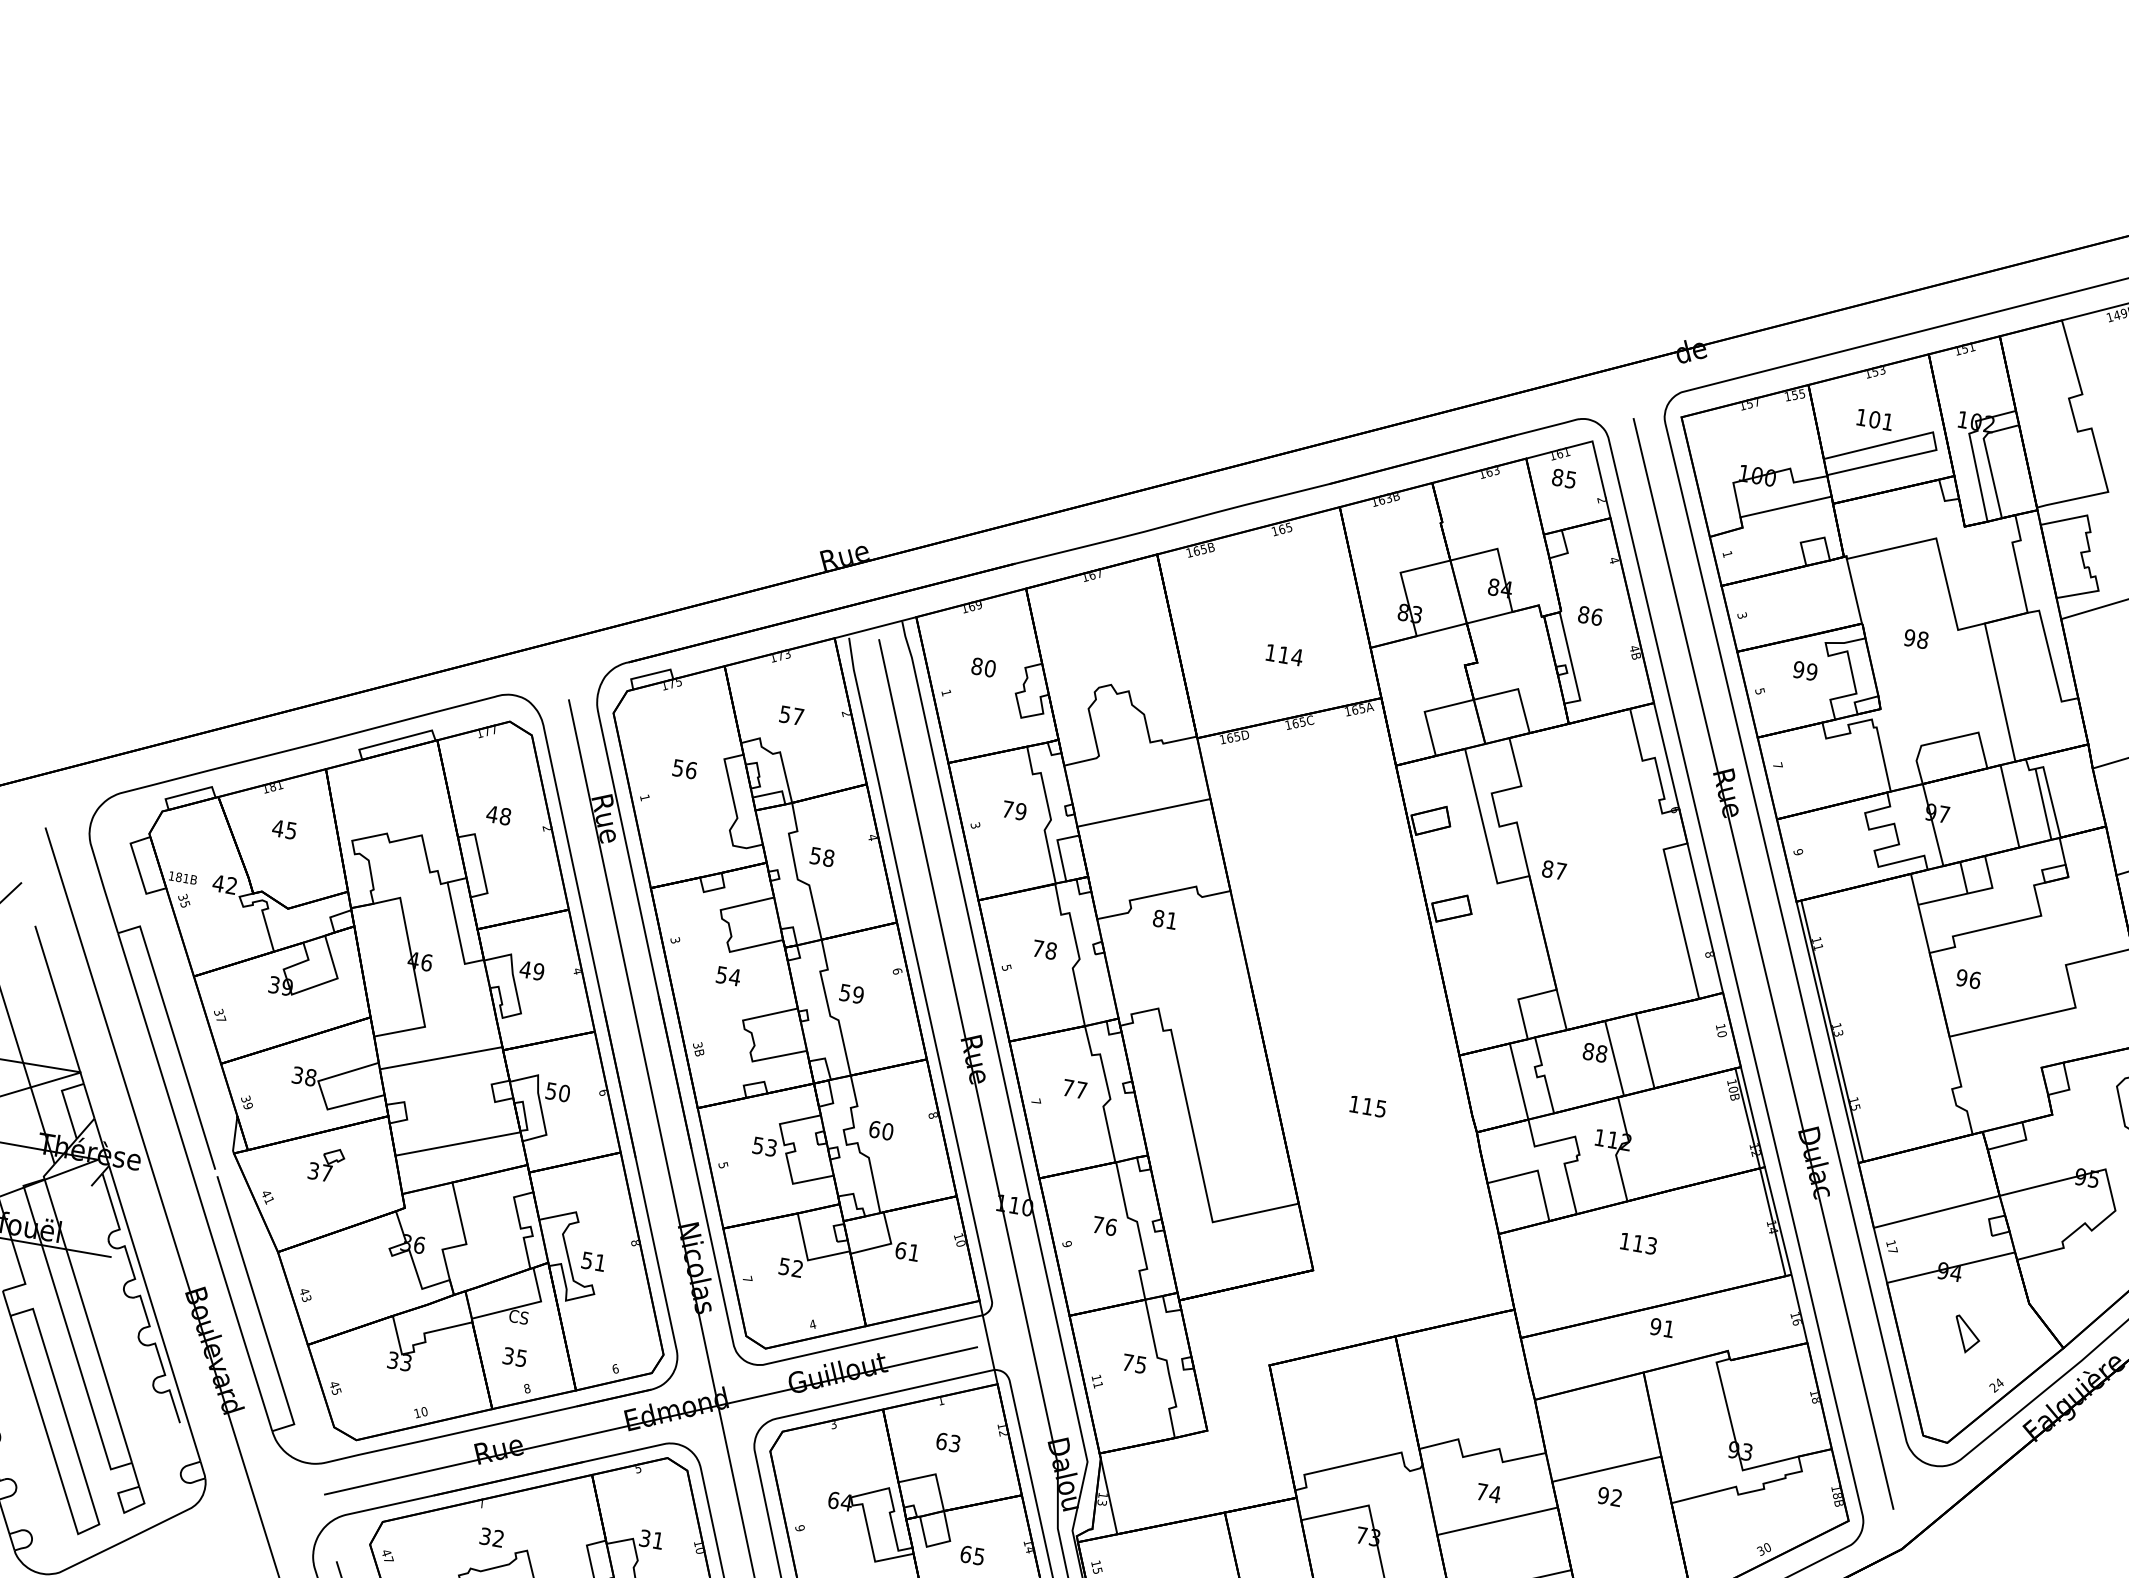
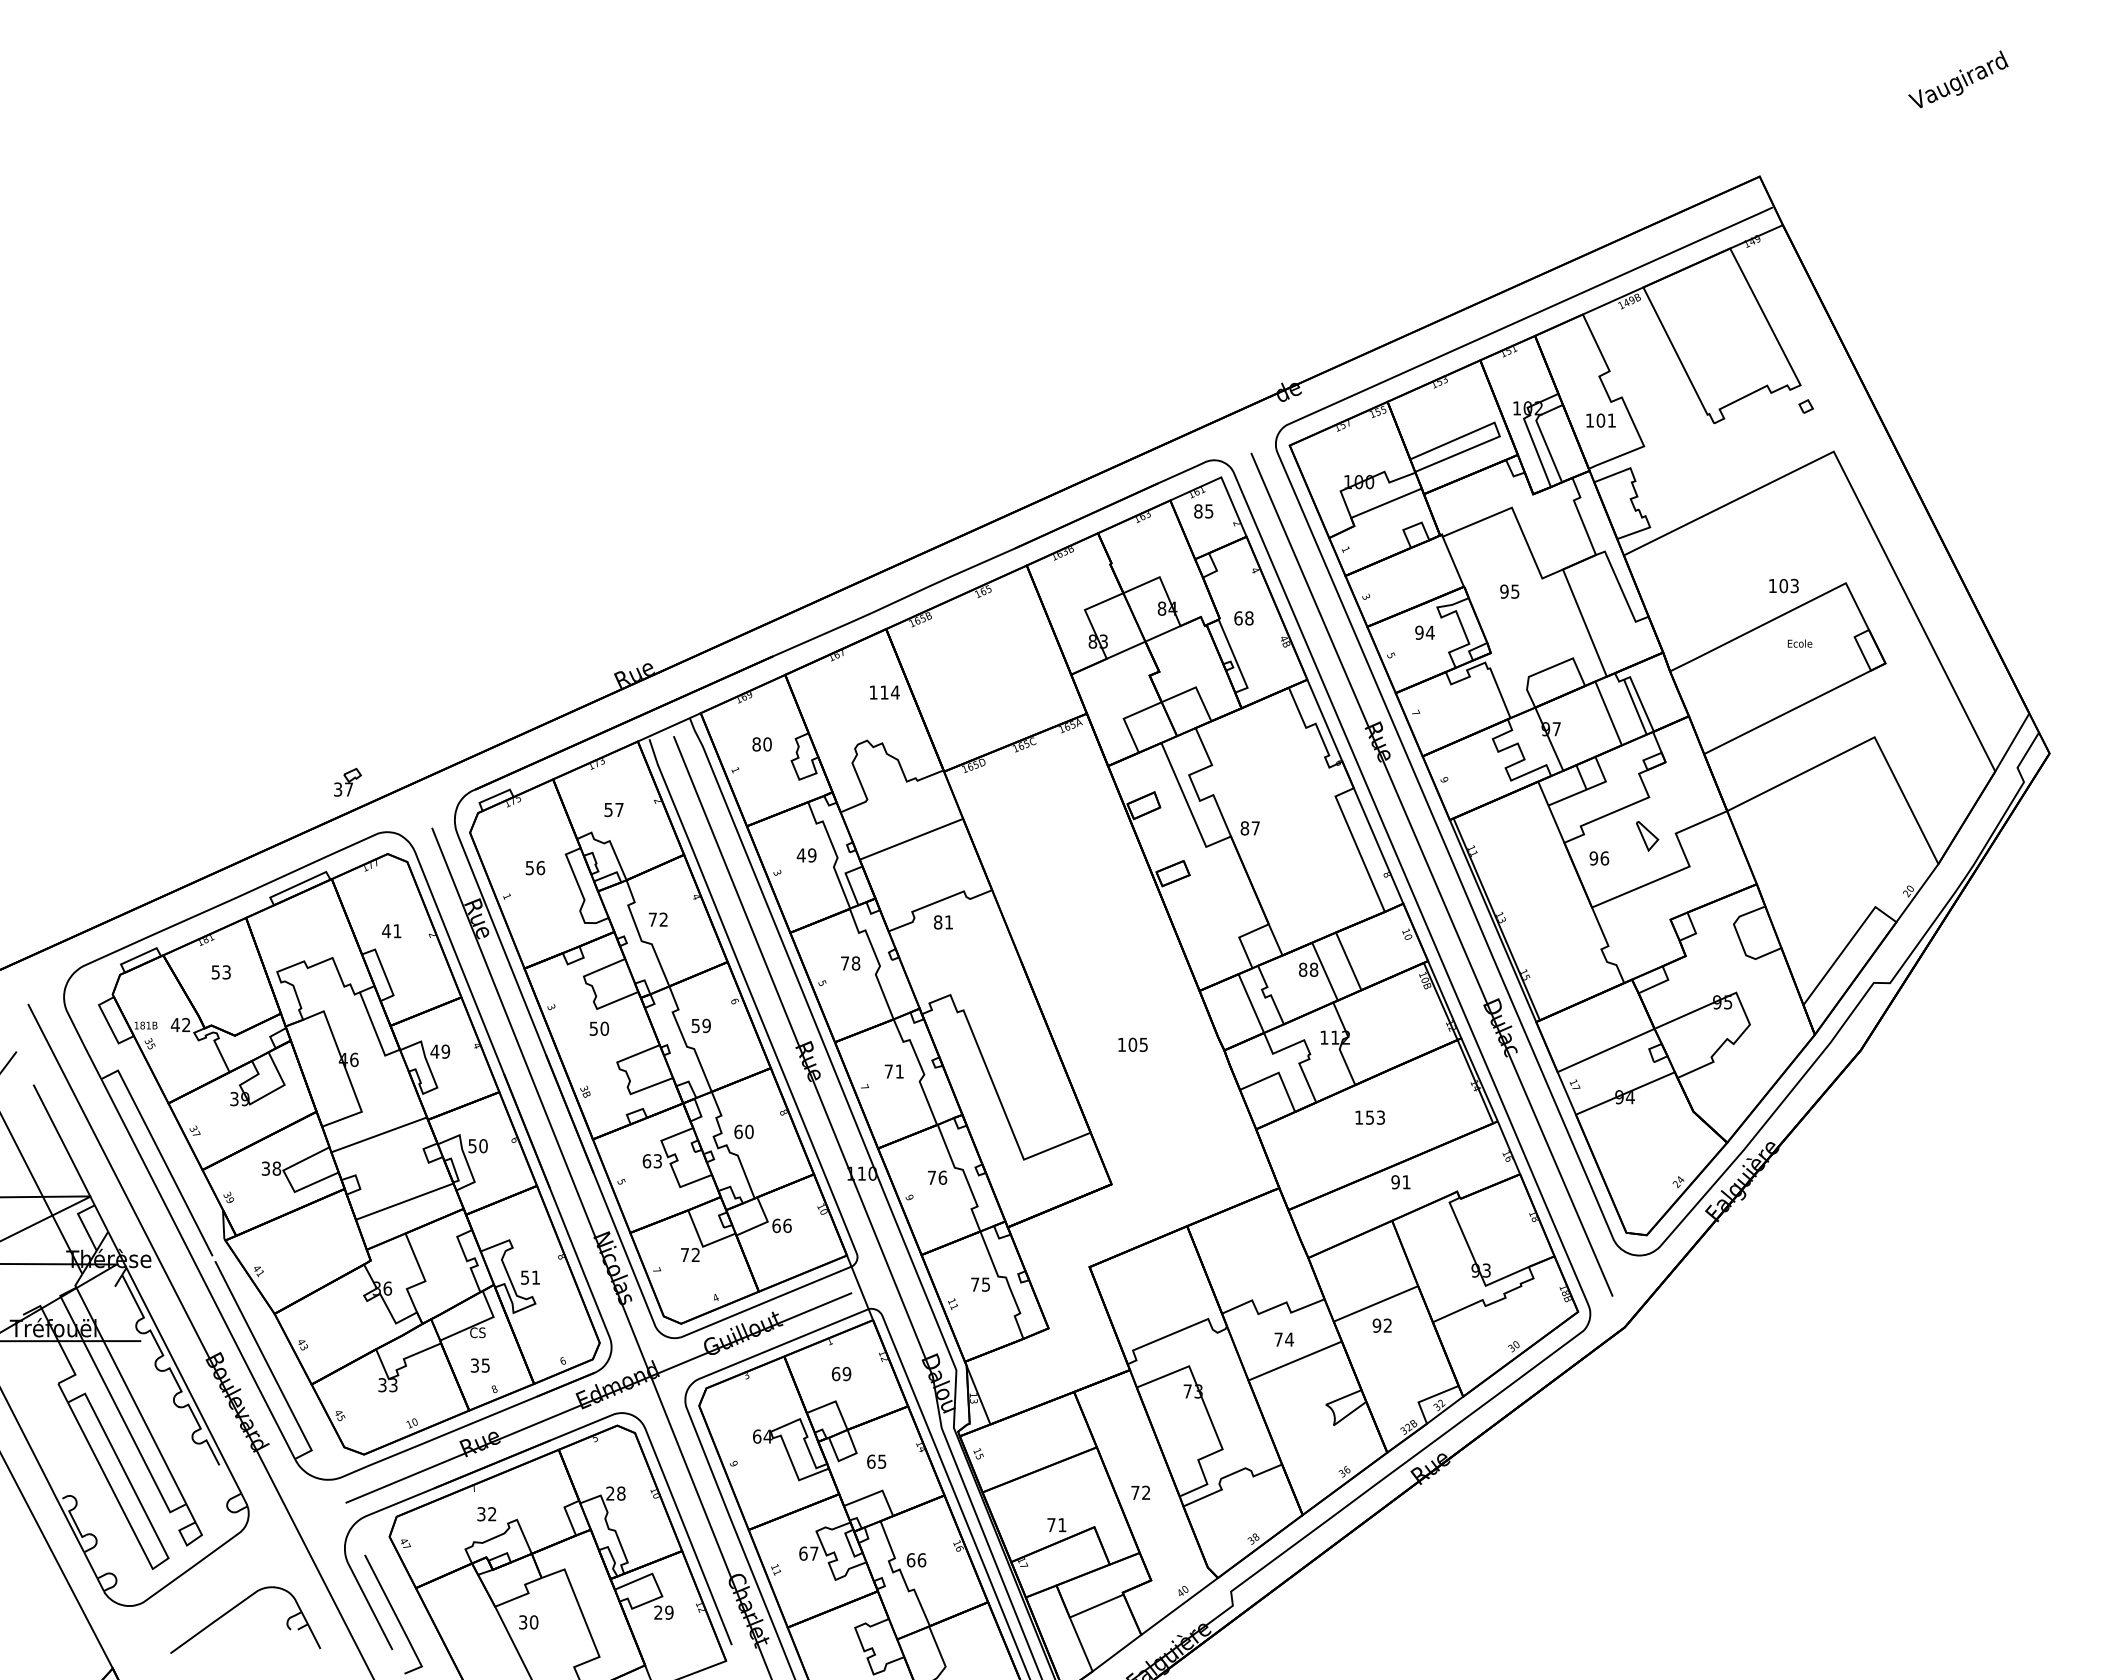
text: (1874, 419) -> (1600, 420), moved
text: (1589, 616) -> (1243, 618), 86 -> 68
text: (1923, 640) -> (1515, 591), 98 -> 95
text: (1284, 654) -> (884, 692), moved
text: (1810, 671) -> (1429, 632), 99 -> 94
text: (1006, 809) -> (800, 855), 79 -> 49
text: (505, 817) -> (397, 931), 48 -> 41
text: (283, 829) -> (220, 972), 45 -> 53
text: (822, 856) -> (658, 919), 58 -> 72
text: (734, 976) -> (604, 1028), 54 -> 50
text: (1081, 1090) -> (899, 1071), 77 -> 71
text: (1367, 1106) -> (1132, 1044), 115 -> 105
text: (757, 1145) -> (646, 1161), 53 -> 63
part: (327, 1163) -> (348, 781), moved
text: (1637, 1243) -> (1369, 1117), 113 -> 153
text: (914, 1252) -> (787, 1225), 61 -> 66
text: (783, 1267) -> (684, 1255), 52 -> 72
part: (1966, 1334) -> (1647, 836), moved
text: (954, 1442) -> (846, 1373), 63 -> 69
text: (651, 1539) -> (615, 1493), 31 -> 28

